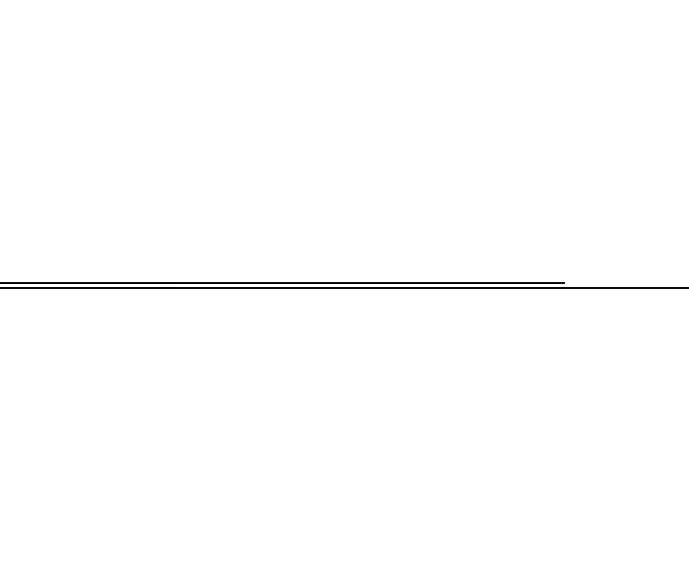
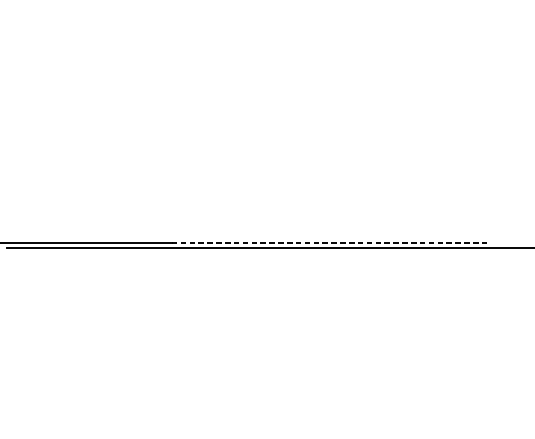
line: (366, 282) -> (331, 242), solid -> dashed

